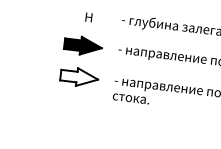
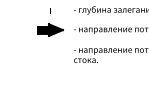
part: (79, 76) -> (50, 50), removed

